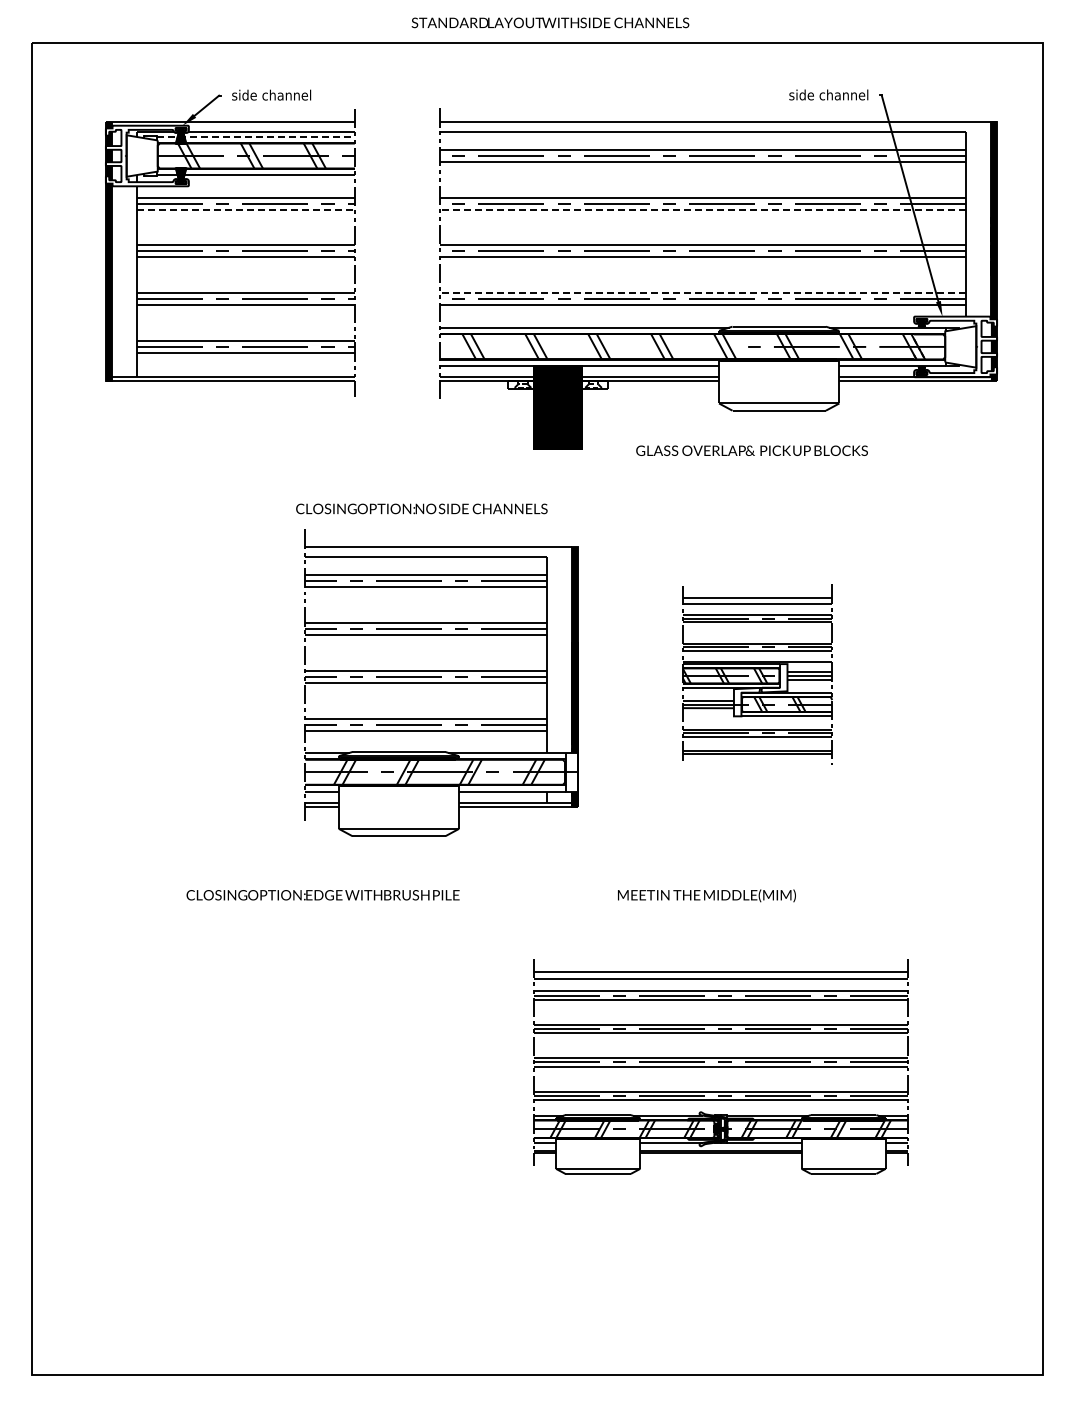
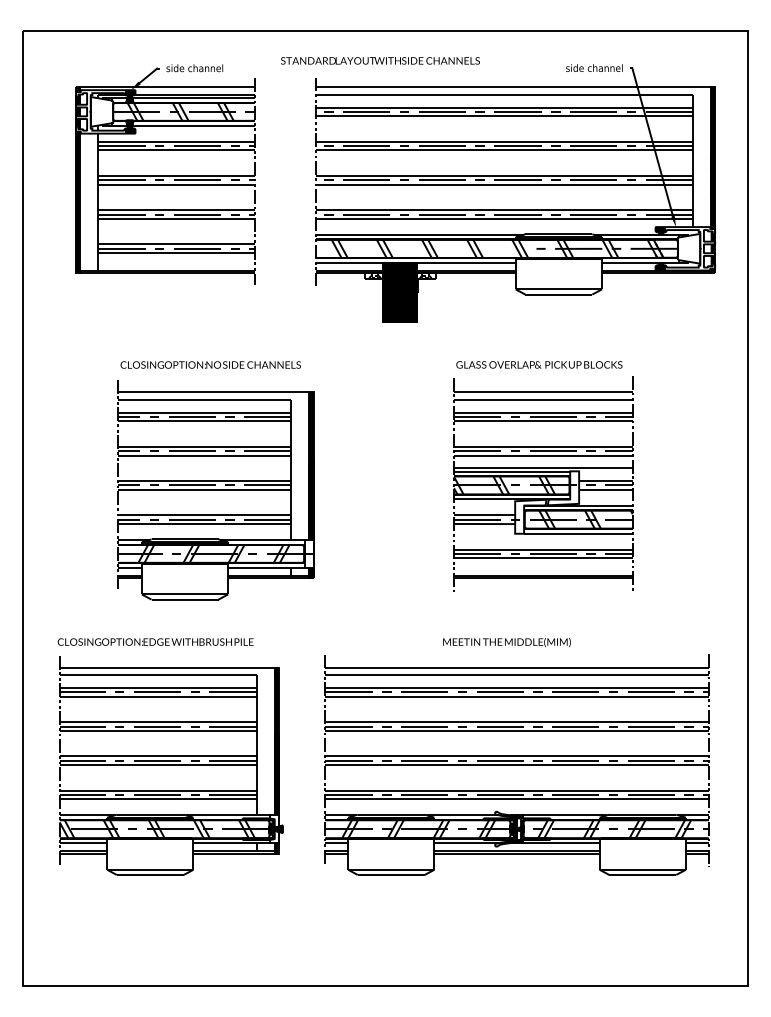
text: (550, 22) -> (380, 60), moved
line: (256, 136) -> (183, 97), dashed -> solid
line: (245, 209) -> (176, 150), dashed -> solid
line: (703, 209) -> (504, 150), dashed -> solid
line: (703, 293) -> (504, 210), dashed -> solid
text: (751, 450) -> (538, 364), moved
text: (421, 508) -> (210, 364), moved
part: (757, 674) -> (543, 483), size x1.67
part: (441, 682) -> (215, 489), moved
text: (322, 895) -> (155, 642), moved
part: (720, 1066) -> (516, 764), size x1.43
part: (238, 1067) -> (171, 765), added

